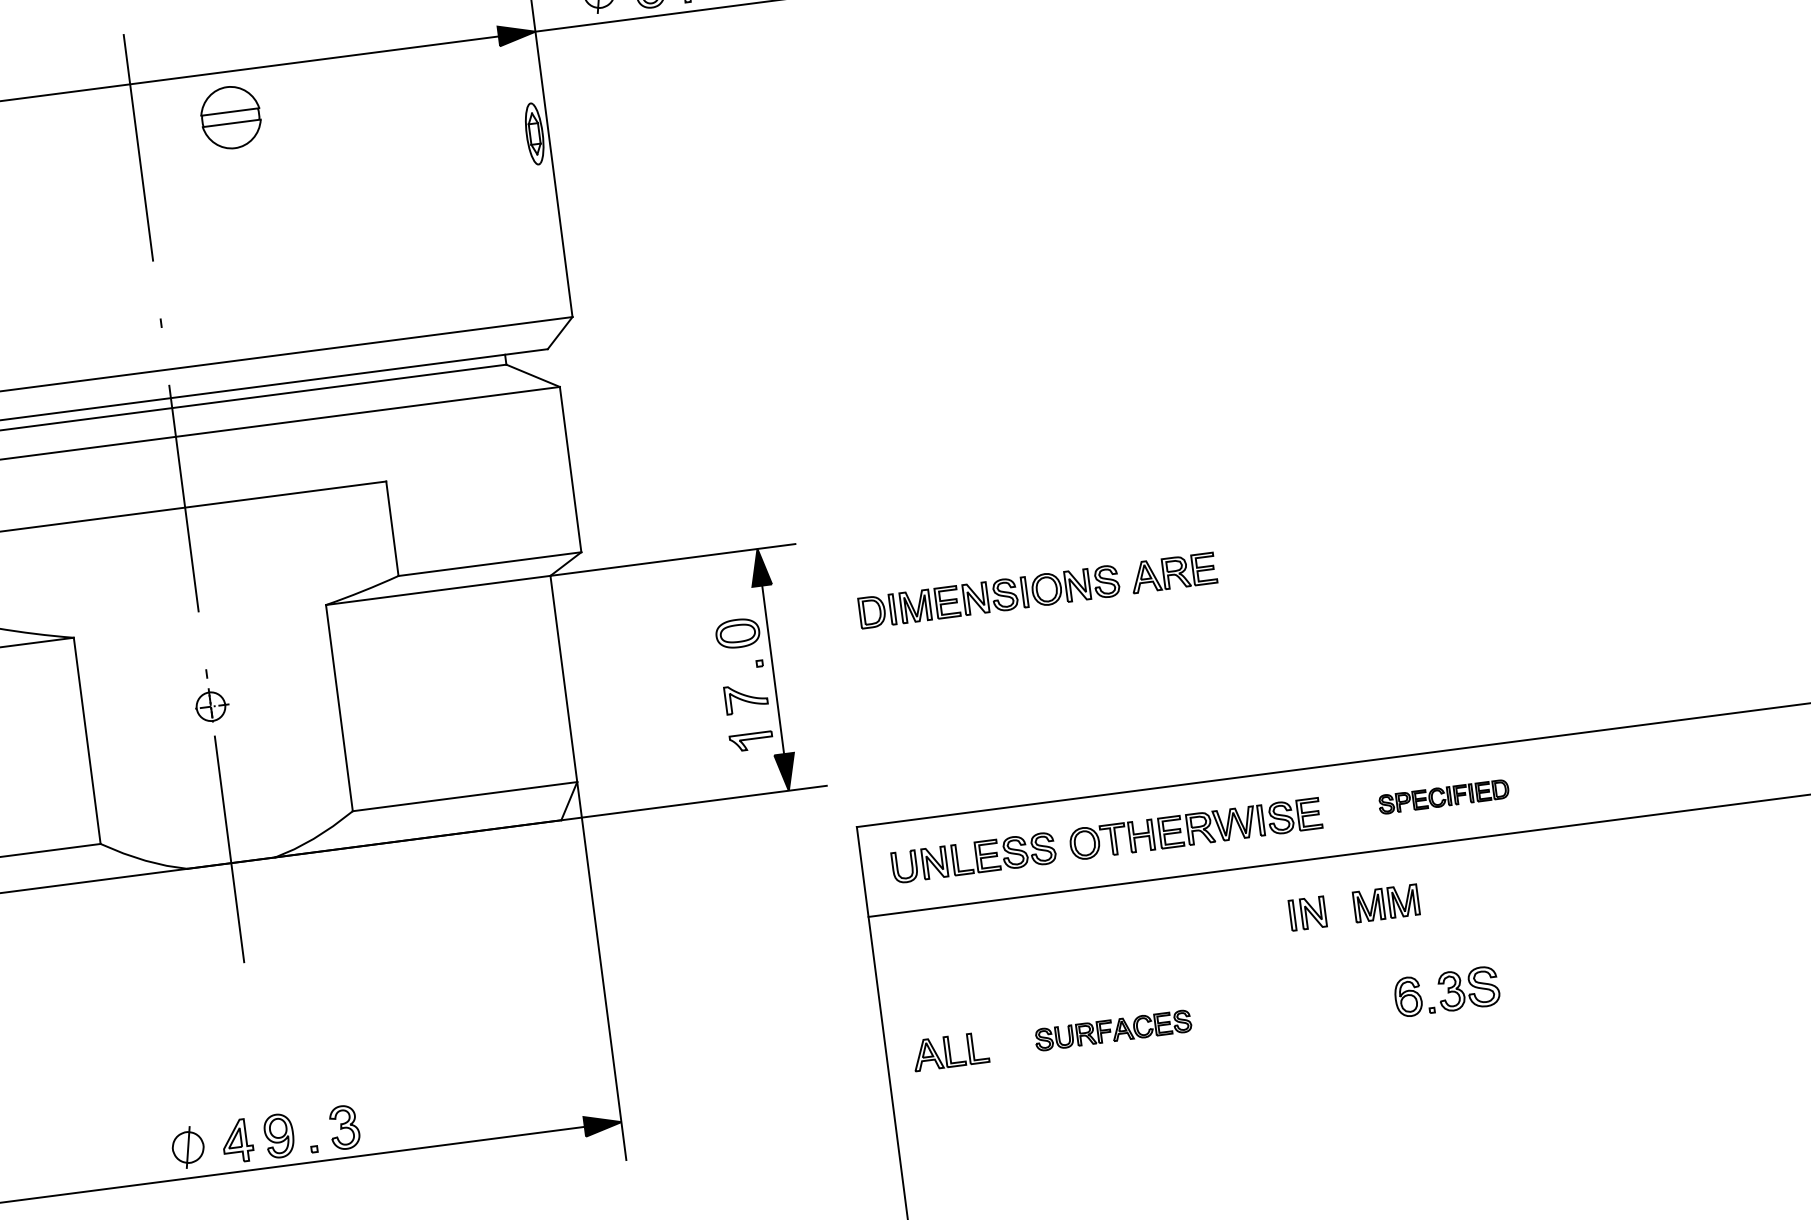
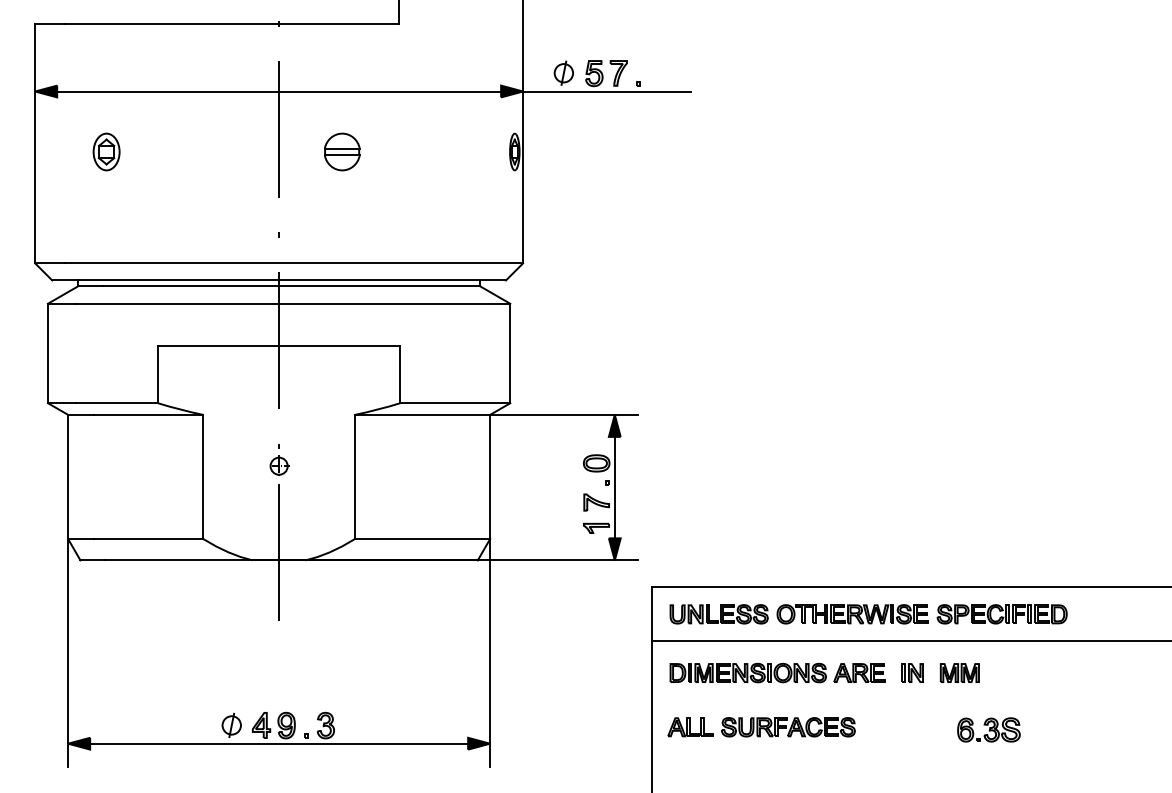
part: (231, 116) -> (342, 151), moved
part: (1037, 589) -> (777, 672), moved
part: (1442, 797) -> (1001, 614), size x1.67
part: (1113, 1030) -> (788, 727), size x1.43

